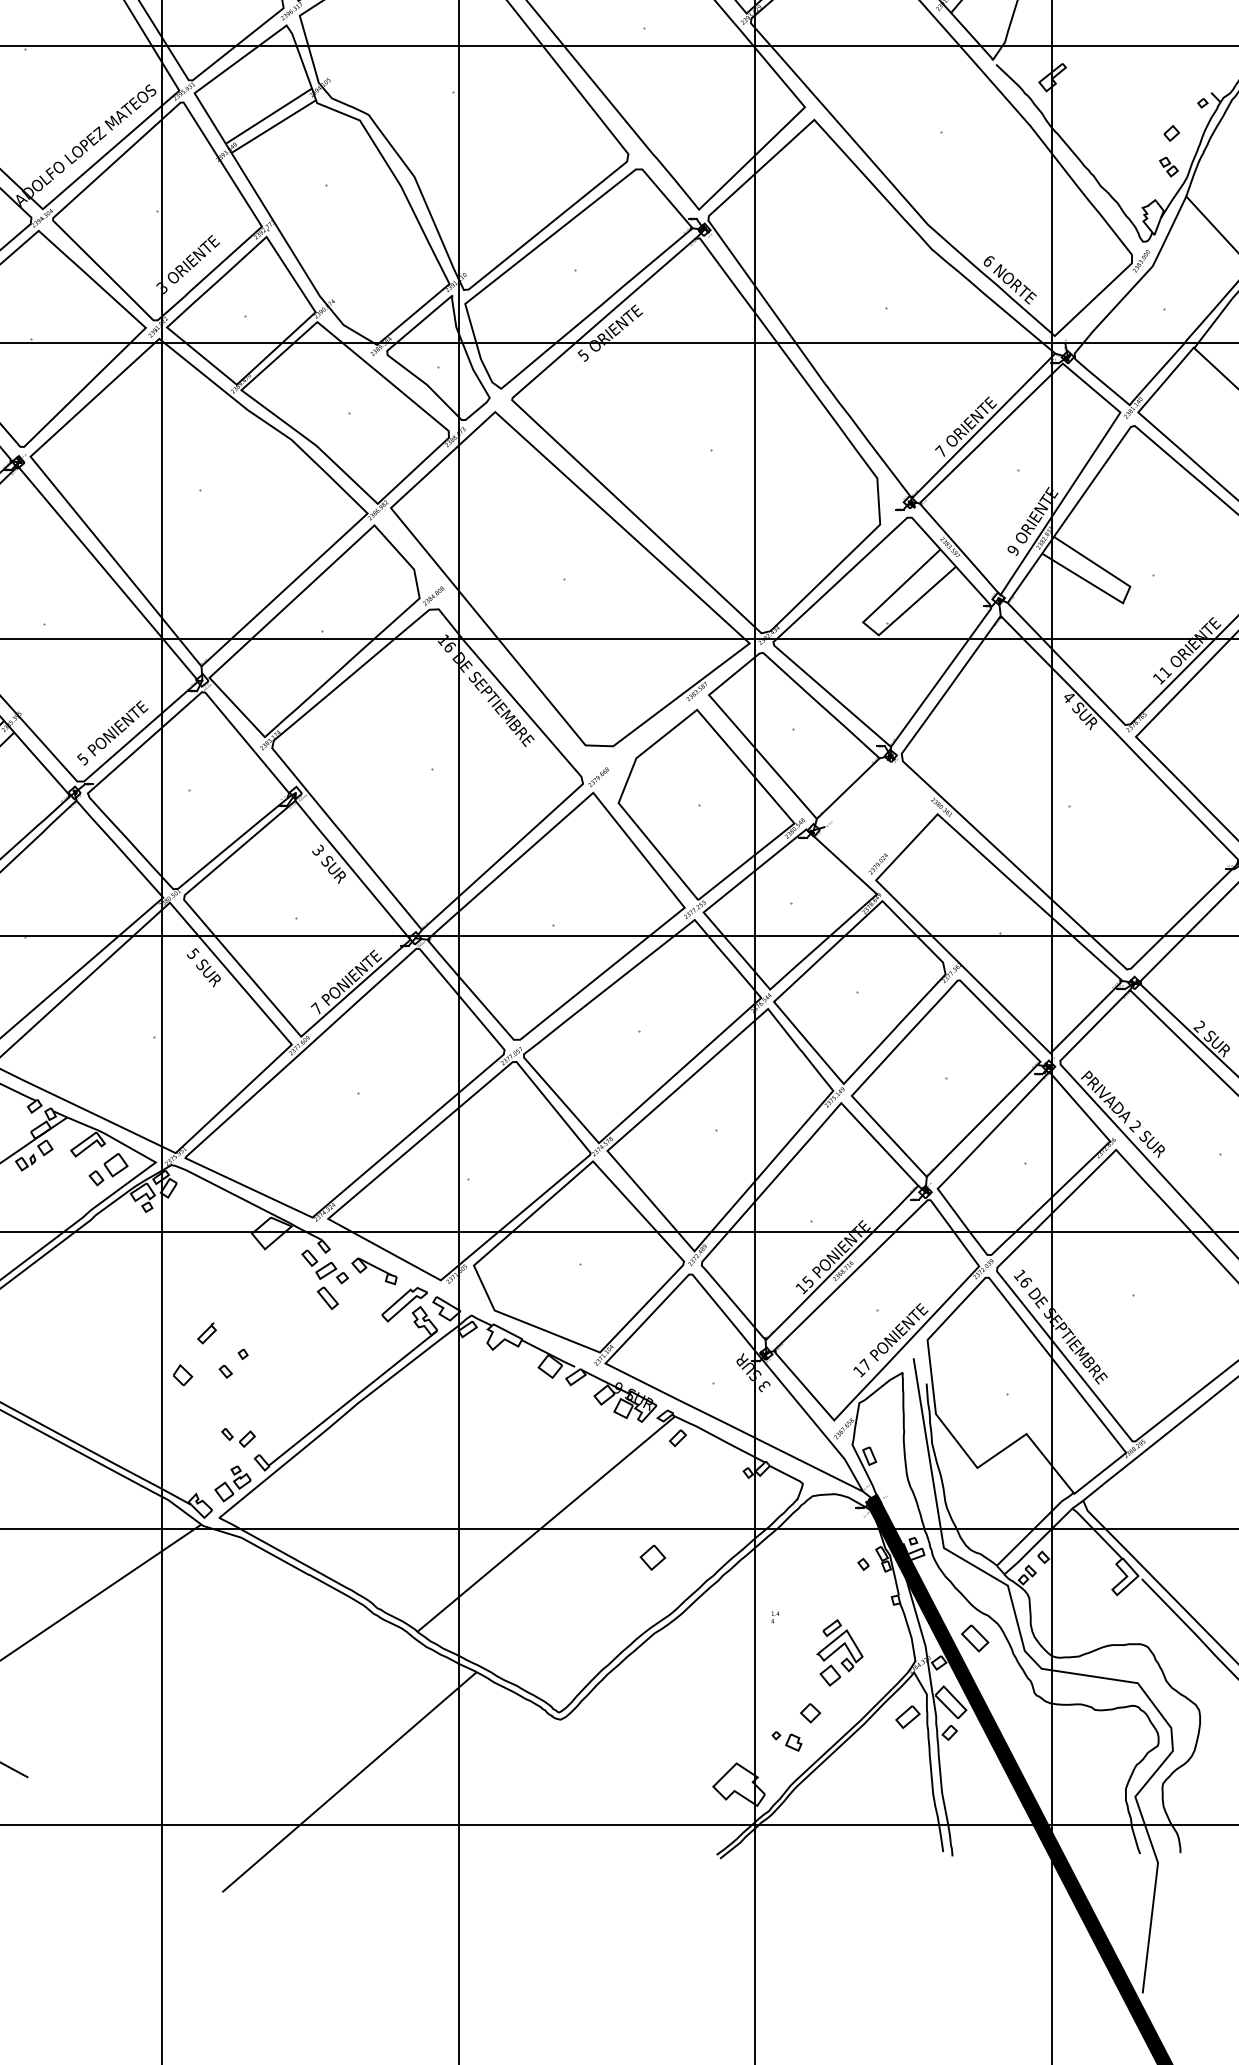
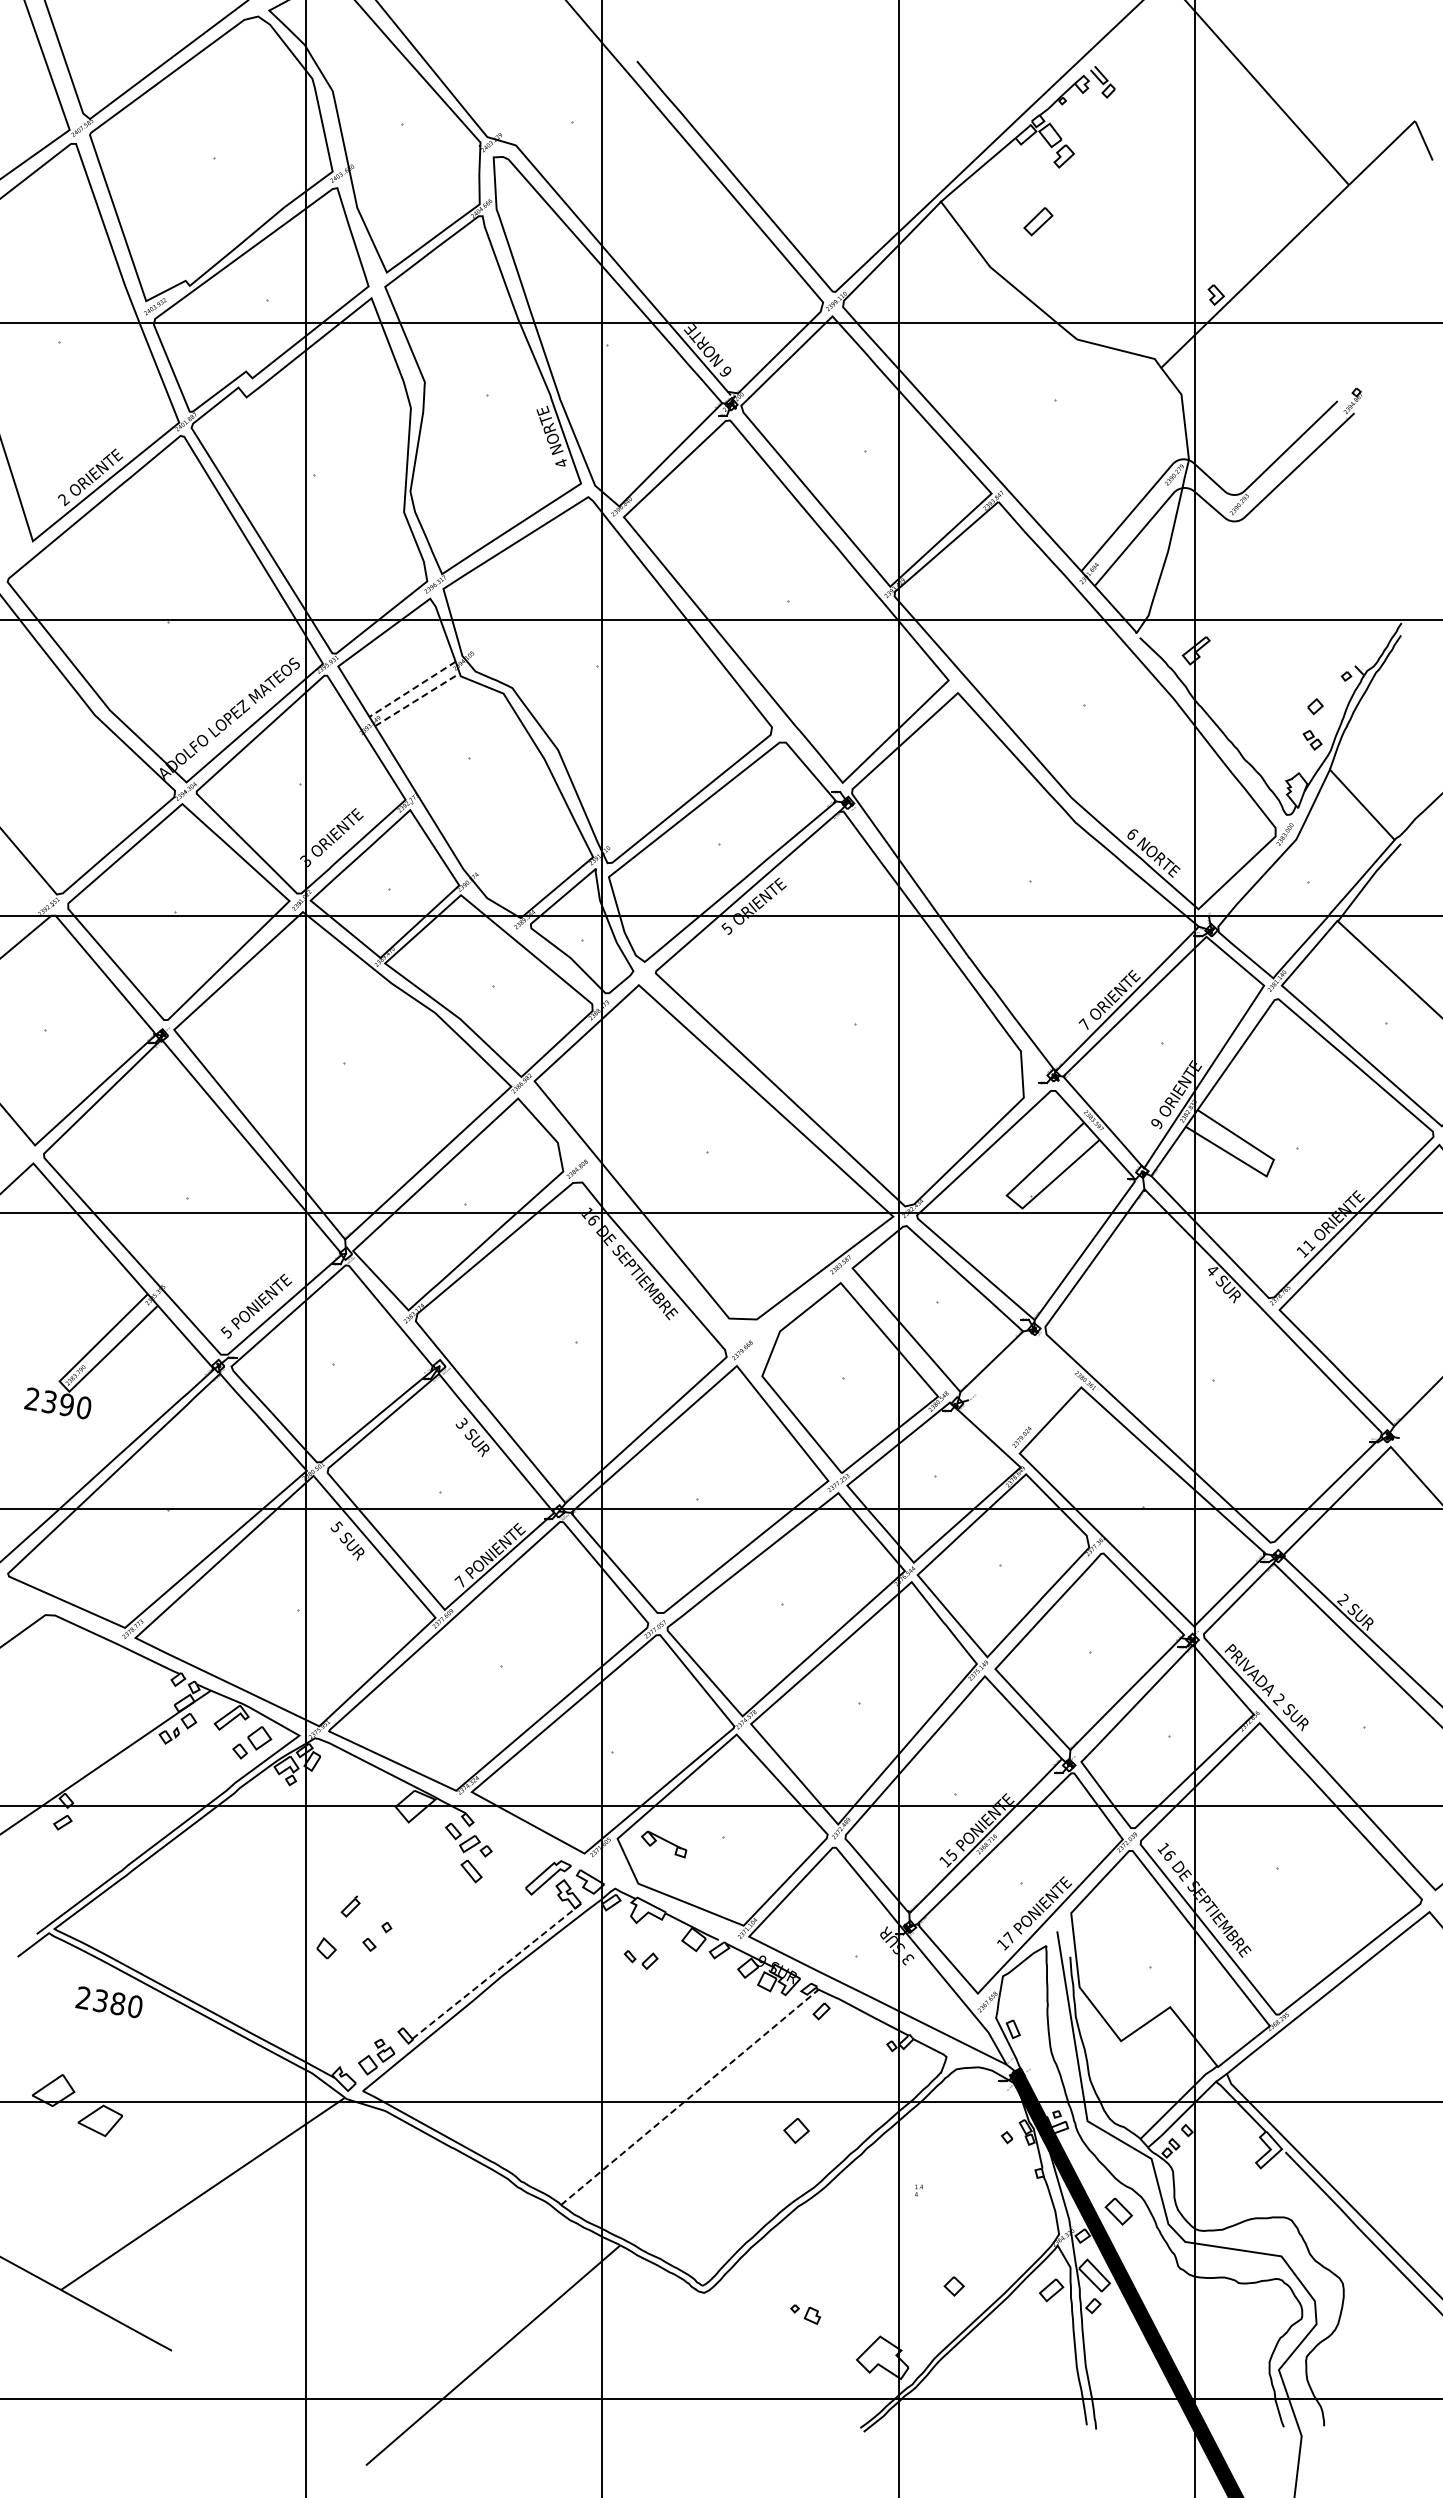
line: (268, 116) -> (412, 689), solid -> dashed
line: (273, 126) -> (417, 699), solid -> dashed
part: (374, 1271) -> (664, 1844), moved
line: (352, 1398) -> (496, 1971), solid -> dashed
part: (237, 1437) -> (640, 1959), moved
line: (545, 1524) -> (689, 2097), solid -> dashed
part: (839, 1652) -> (983, 2225), removed
part: (786, 1741) -> (805, 2314), moved

